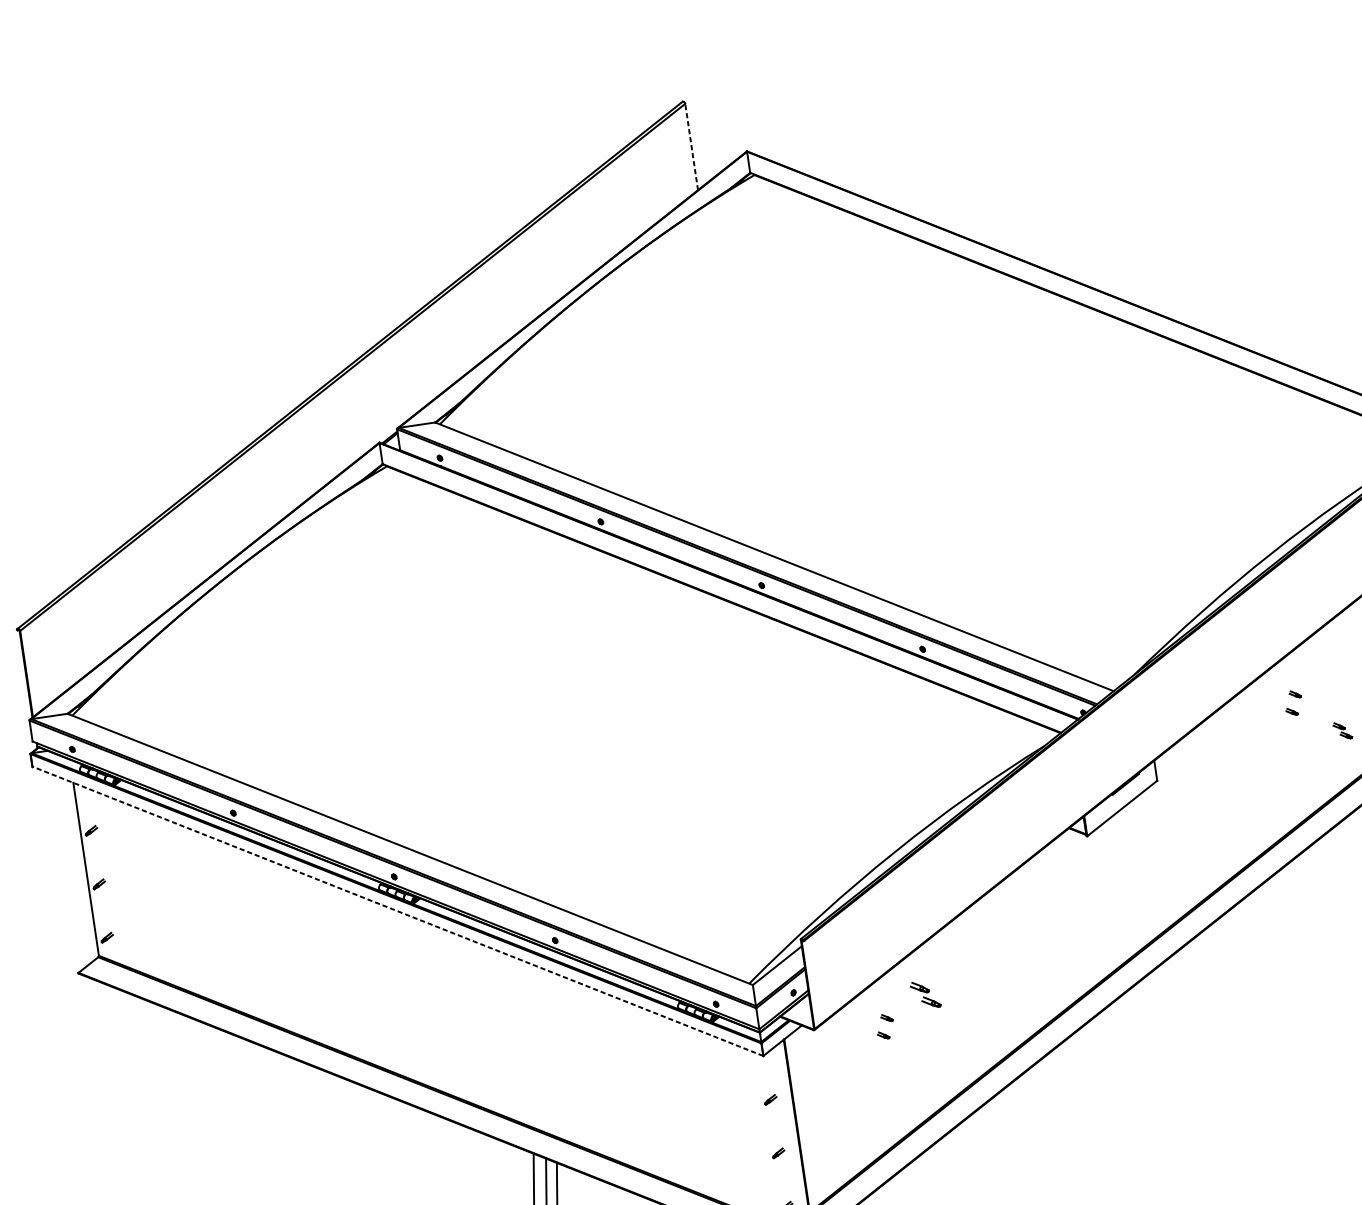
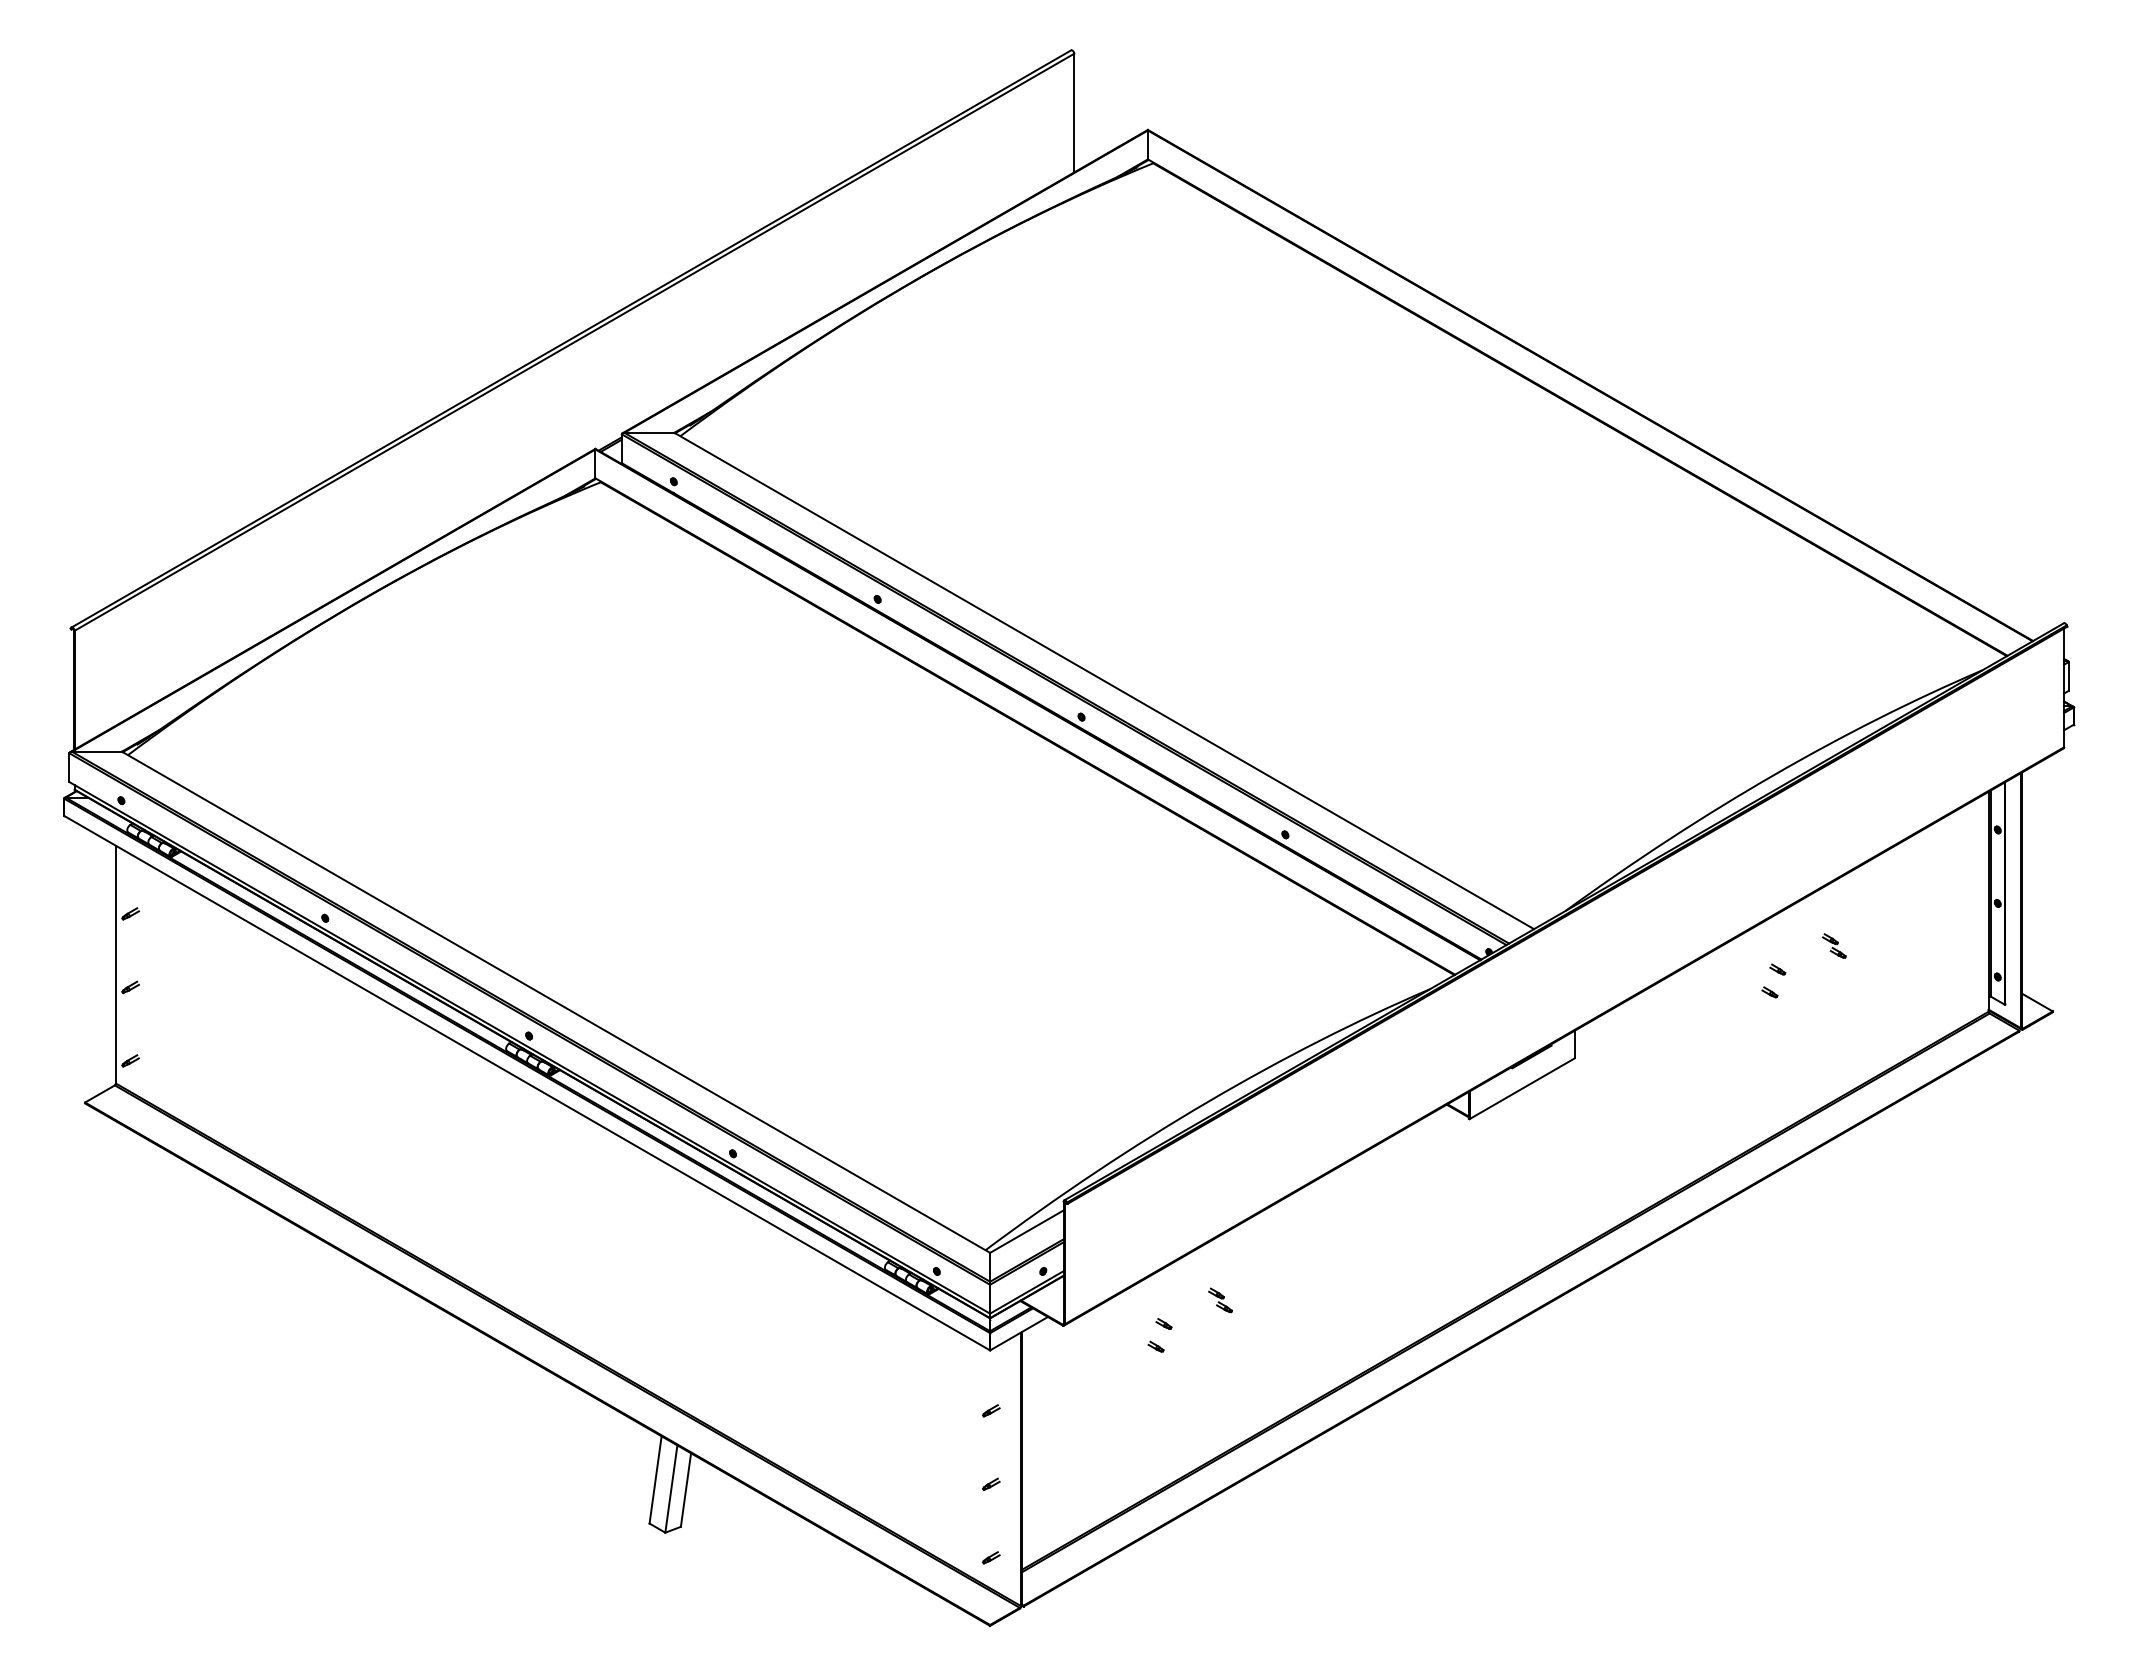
line: (691, 146) -> (1074, 112), dashed -> solid
part: (1342, 730) -> (1833, 945), moved
line: (398, 911) -> (527, 1083), dashed -> solid
part: (925, 994) -> (1220, 1300), size x0.62

